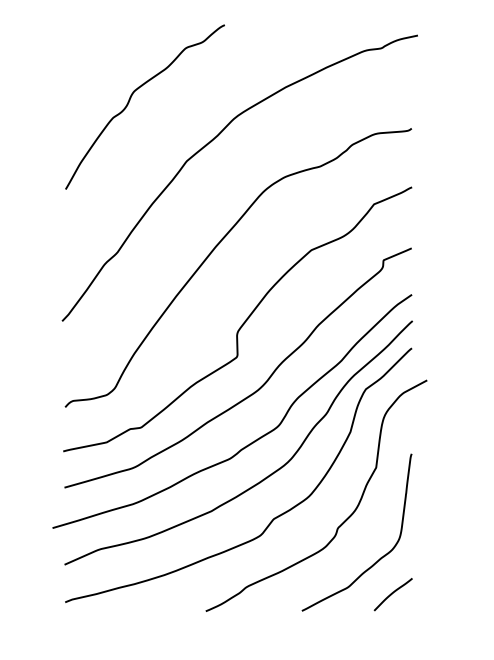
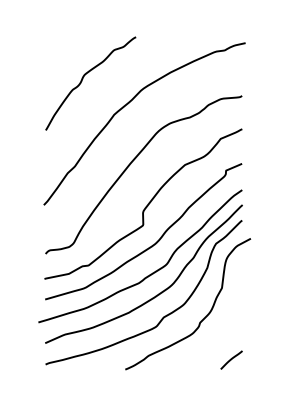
curve: (380, 556) -> (224, 338), removed

